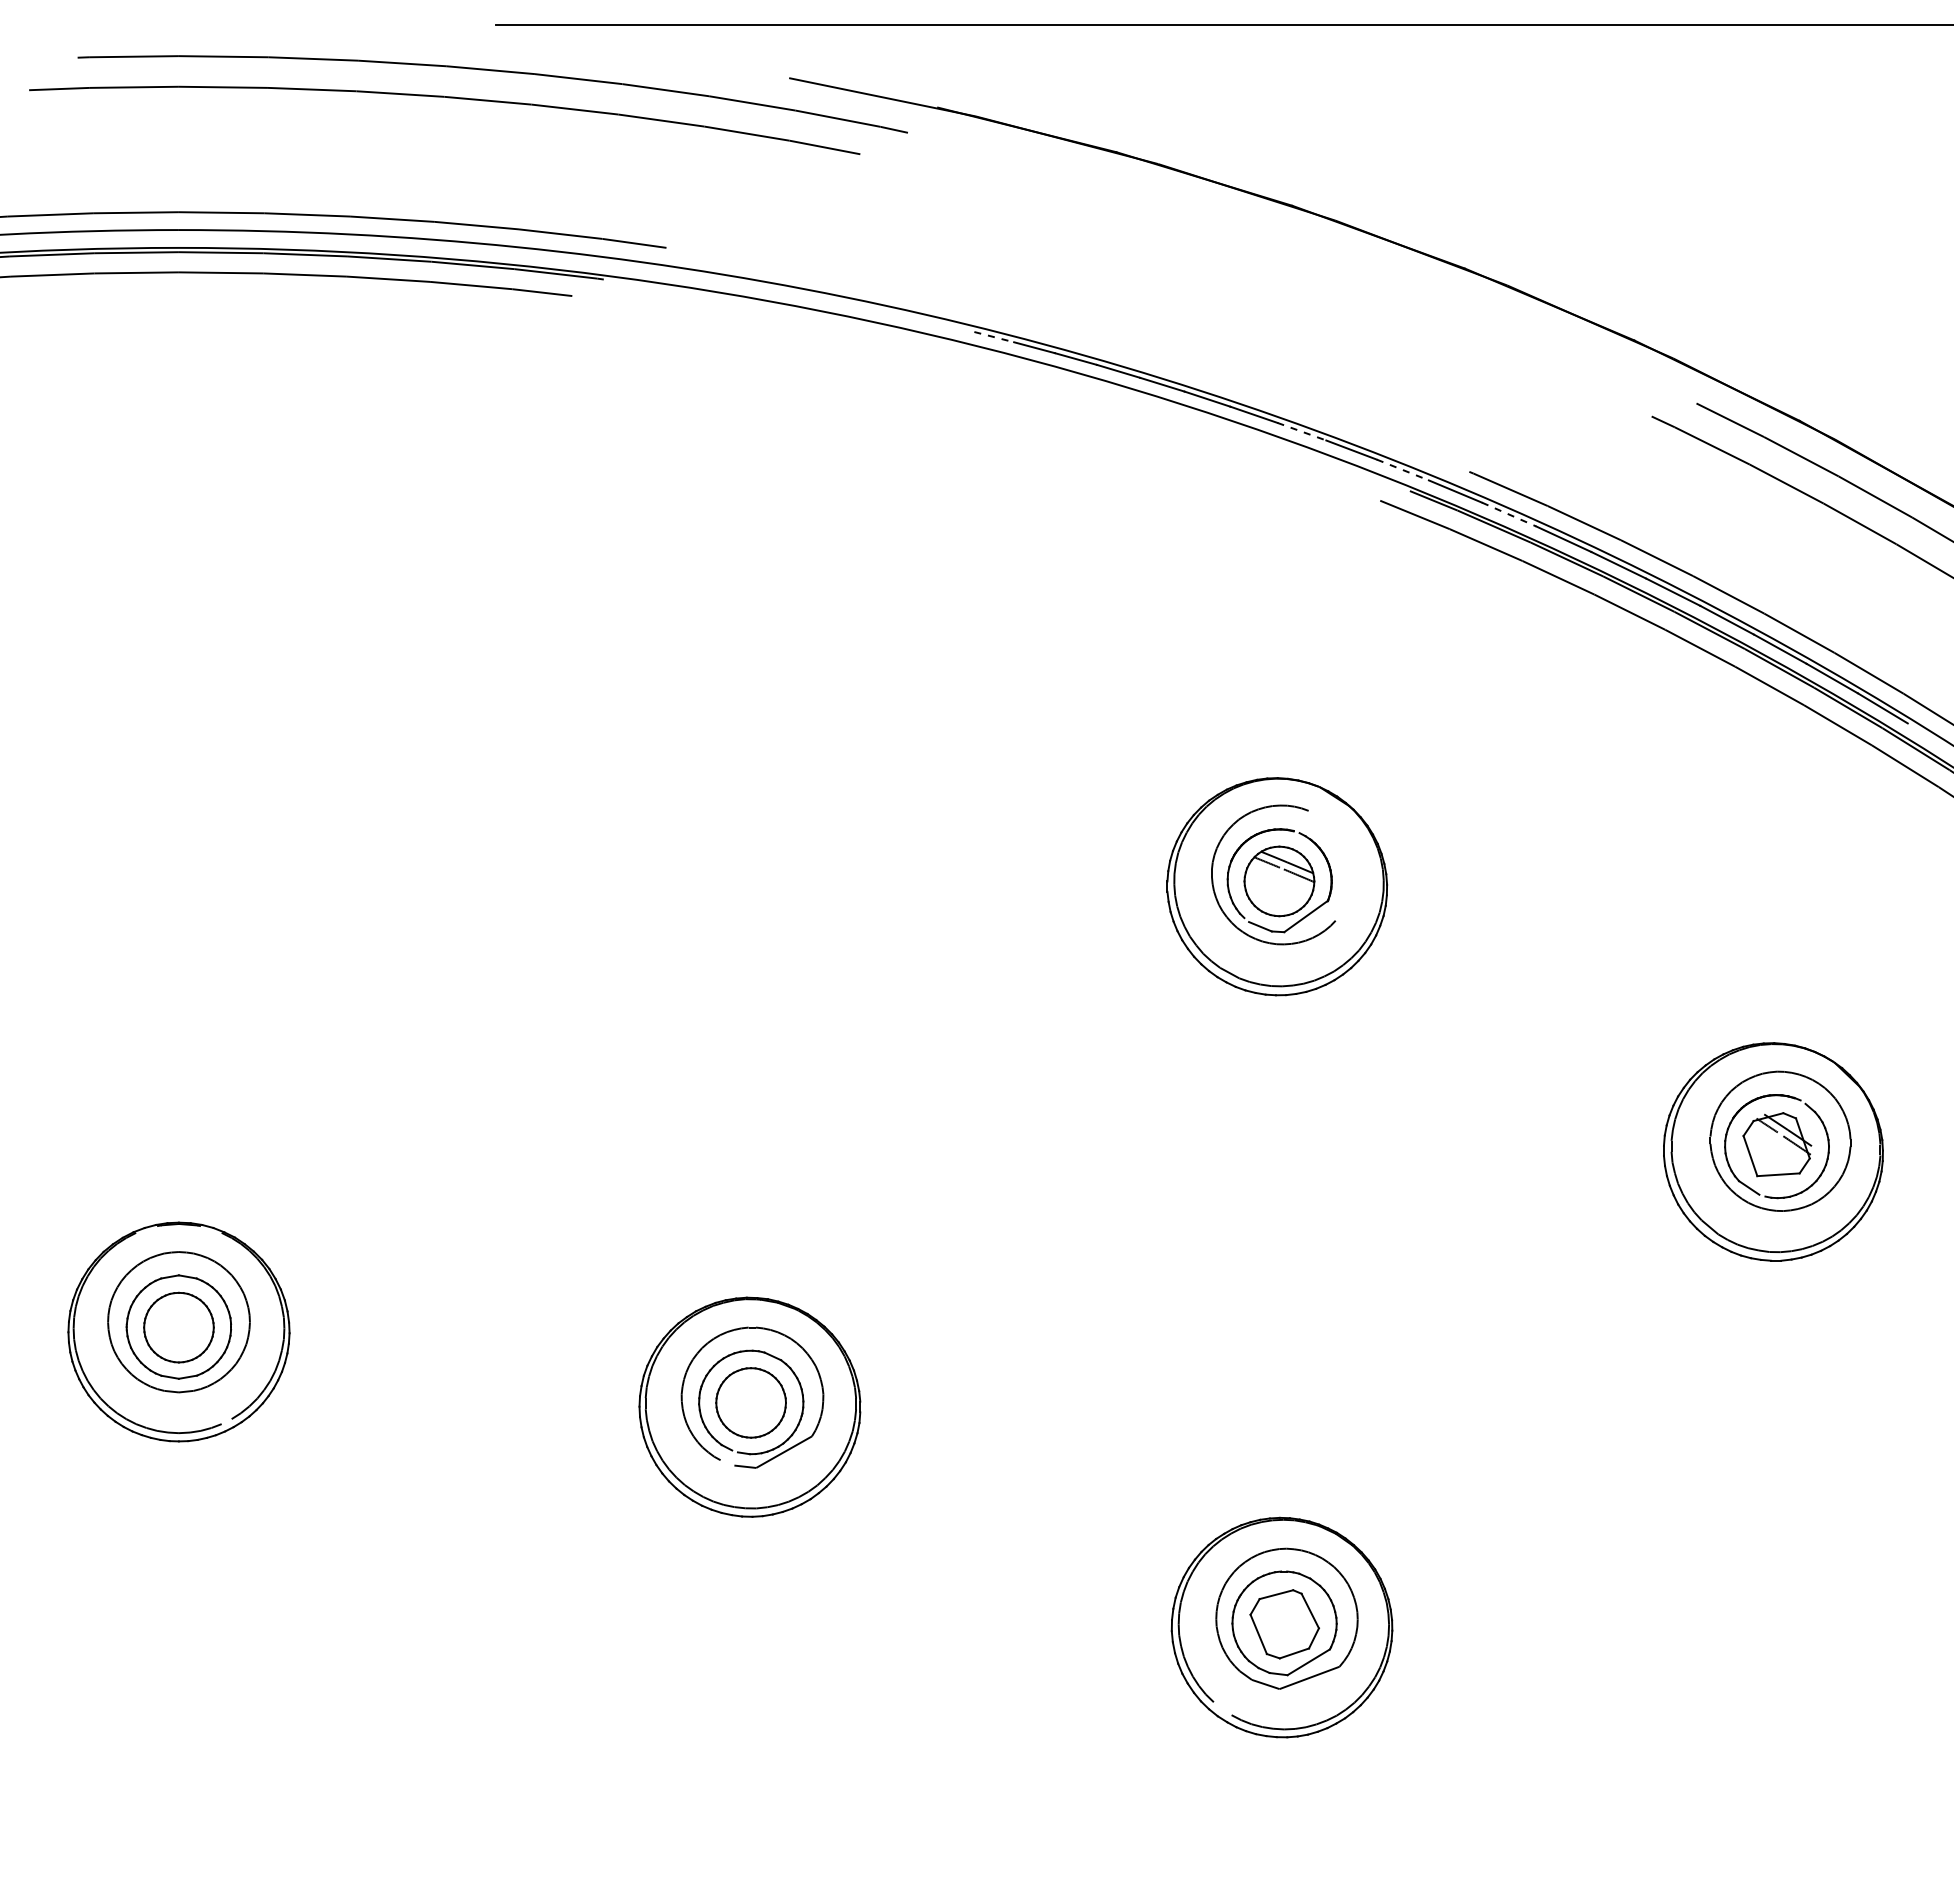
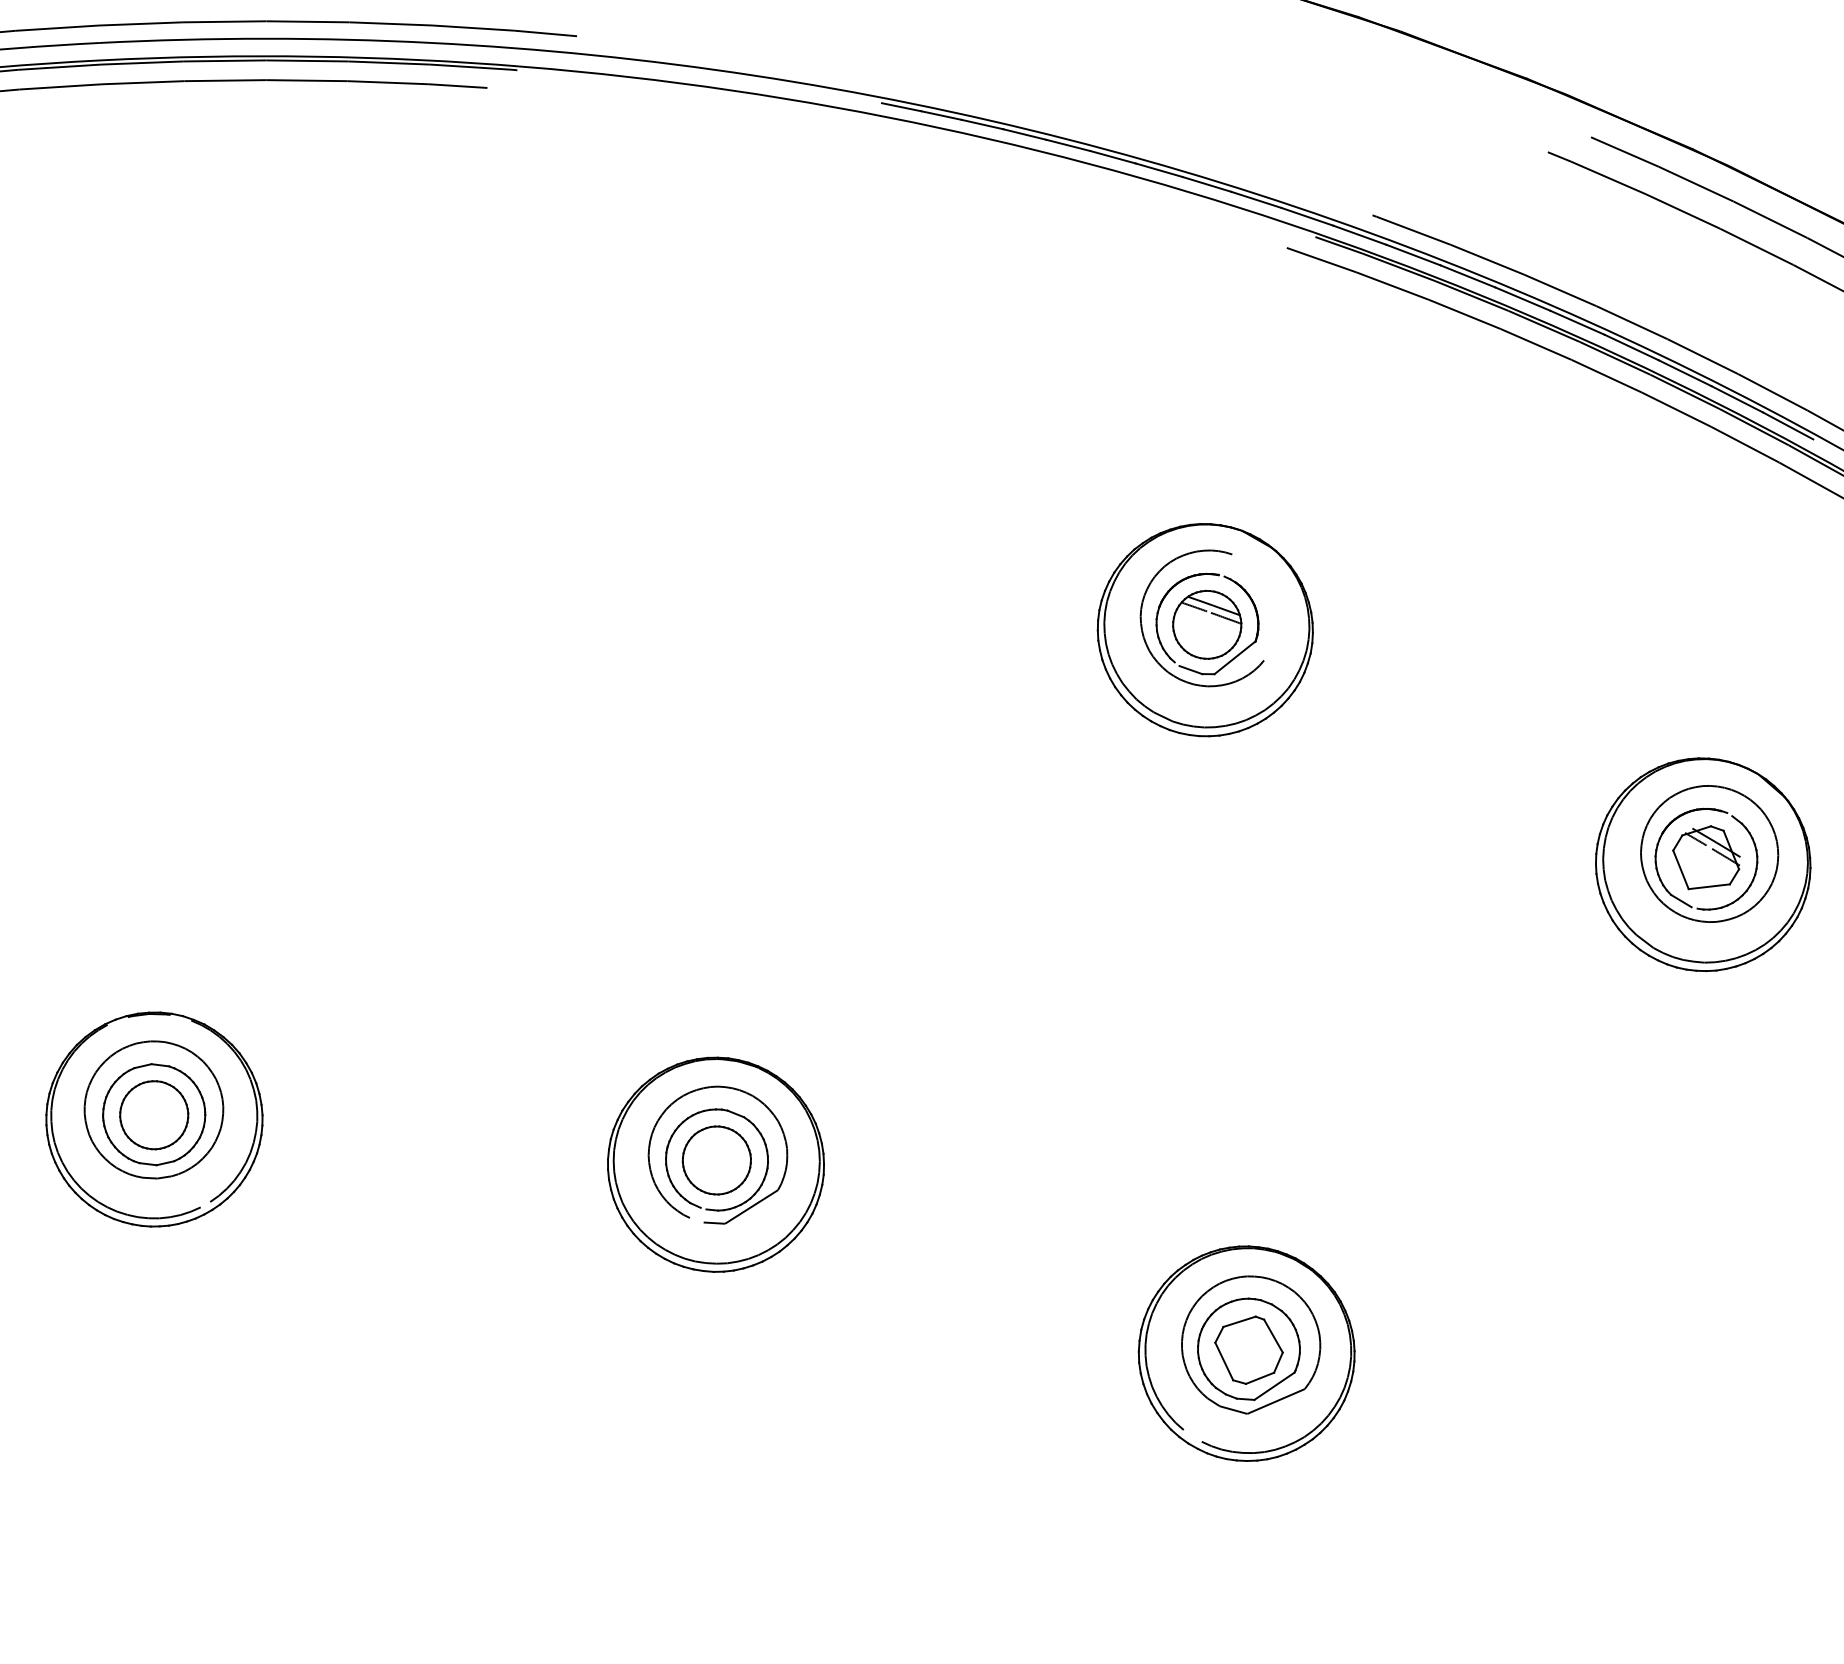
line: (994, 337) -> (901, 107), dashed -> solid
line: (1301, 431) -> (1206, 184), dashed -> solid
line: (1403, 470) -> (1308, 217), dashed -> solid
line: (1509, 514) -> (1413, 255), dashed -> solid

